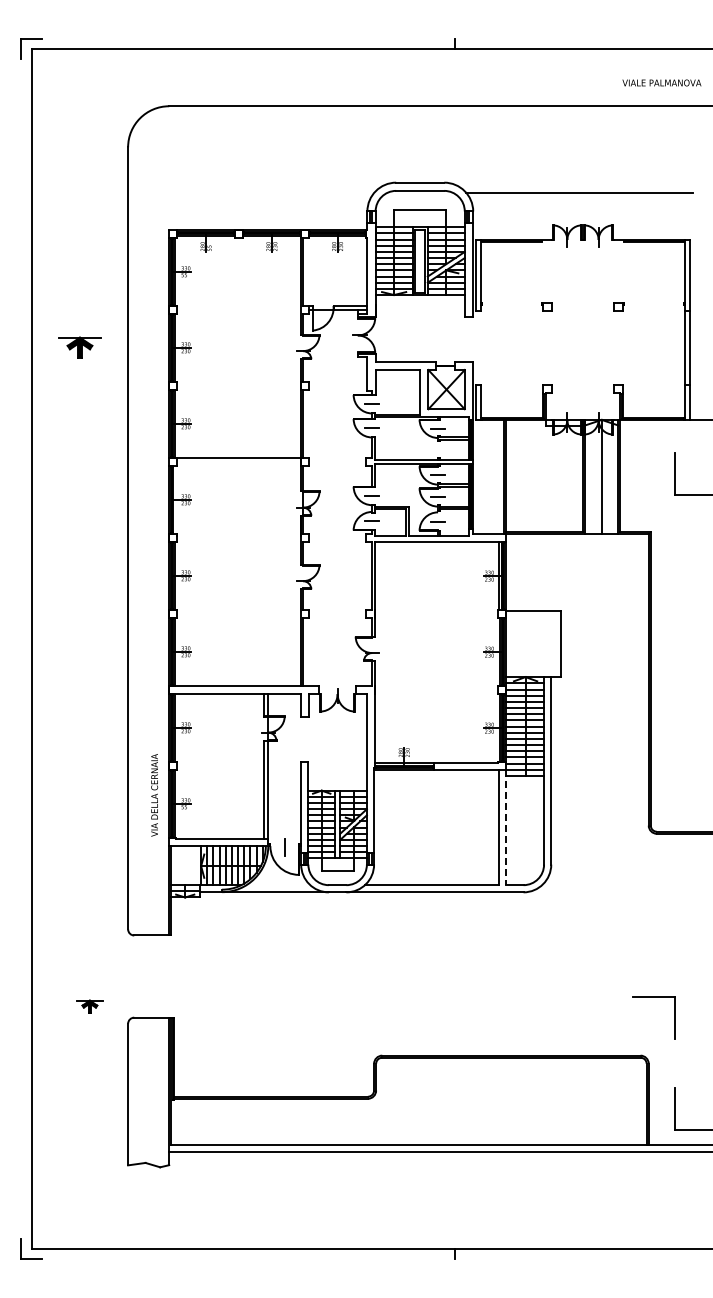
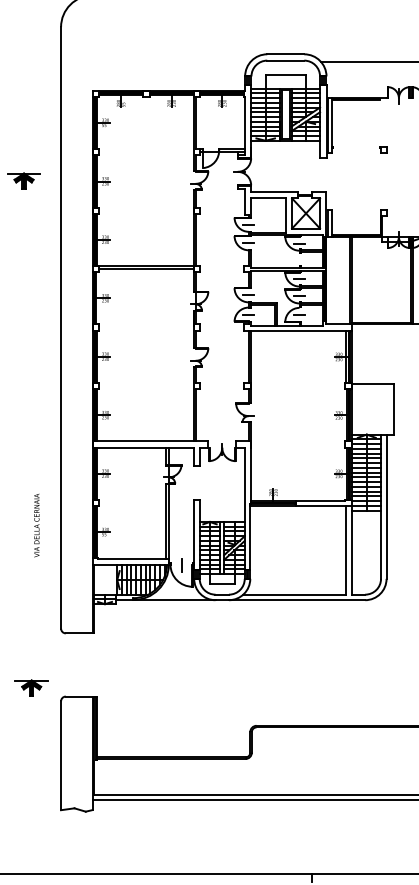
line: (238, 462) -> (145, 269), added
text: (154, 795) -> (36, 525), moved
line: (506, 827) -> (352, 550), dashed -> solid
part: (89, 1006) -> (31, 687), size x1.67

